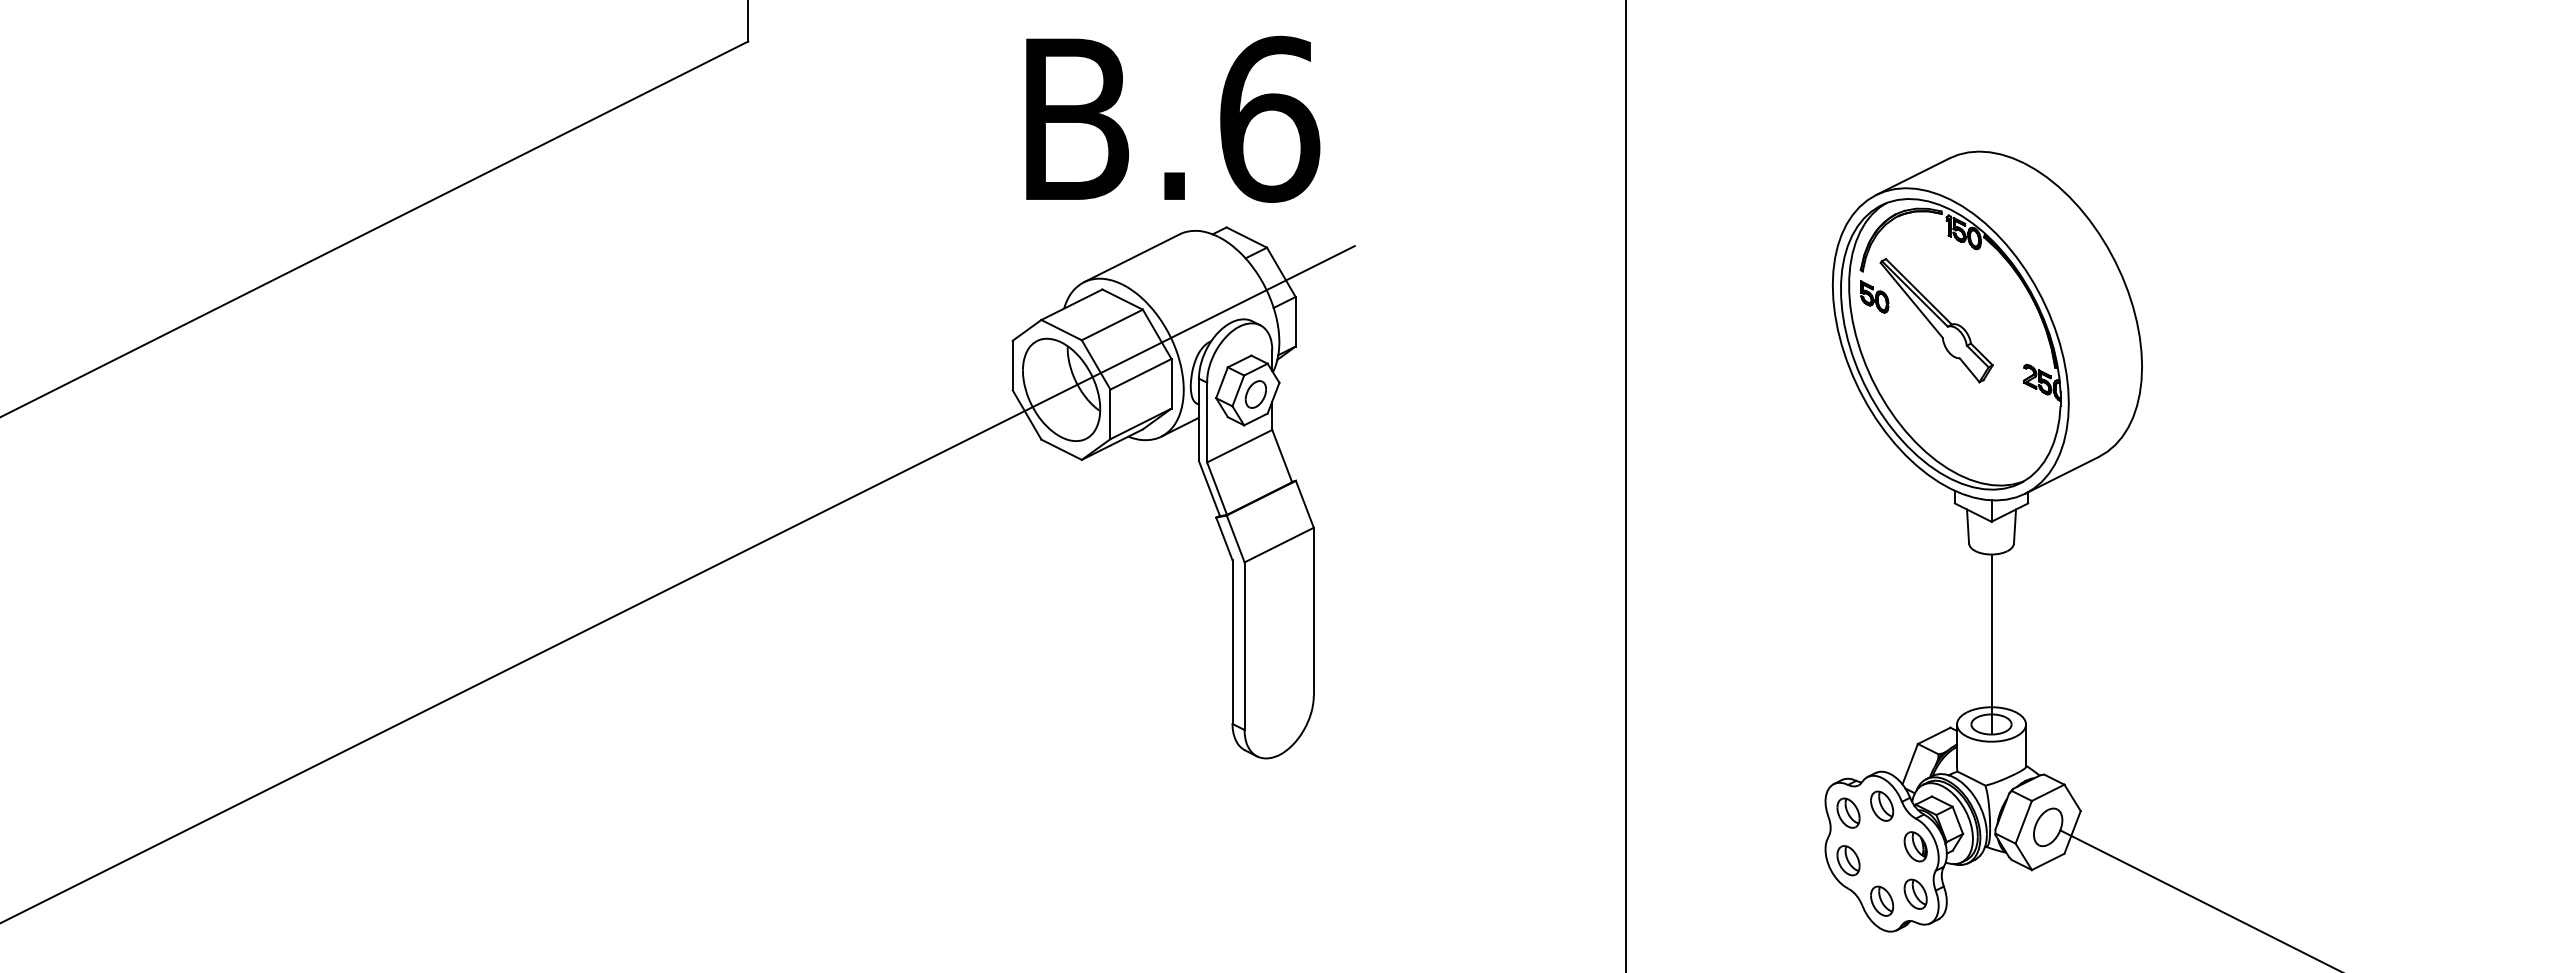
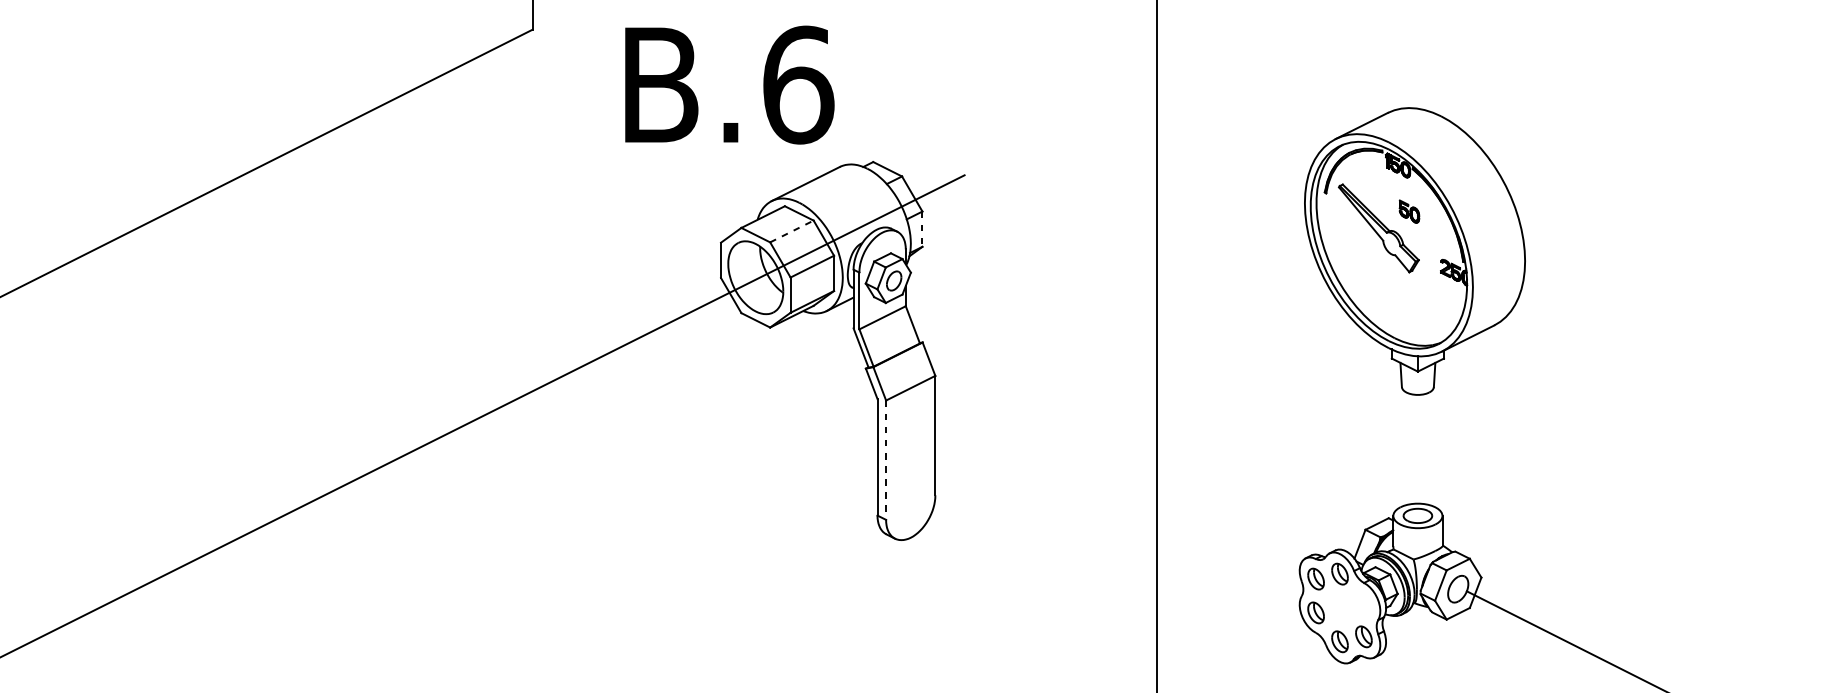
text: (1173, 118) -> (730, 84), moved
part: (1874, 296) -> (1409, 211), moved
line: (1295, 321) -> (922, 229), solid -> dashed
line: (1112, 324) -> (792, 231), solid -> dashed
line: (1991, 644) -> (1417, 458), removed
line: (1244, 646) -> (886, 460), solid -> dashed
part: (1915, 846) -> (1363, 602), removed

